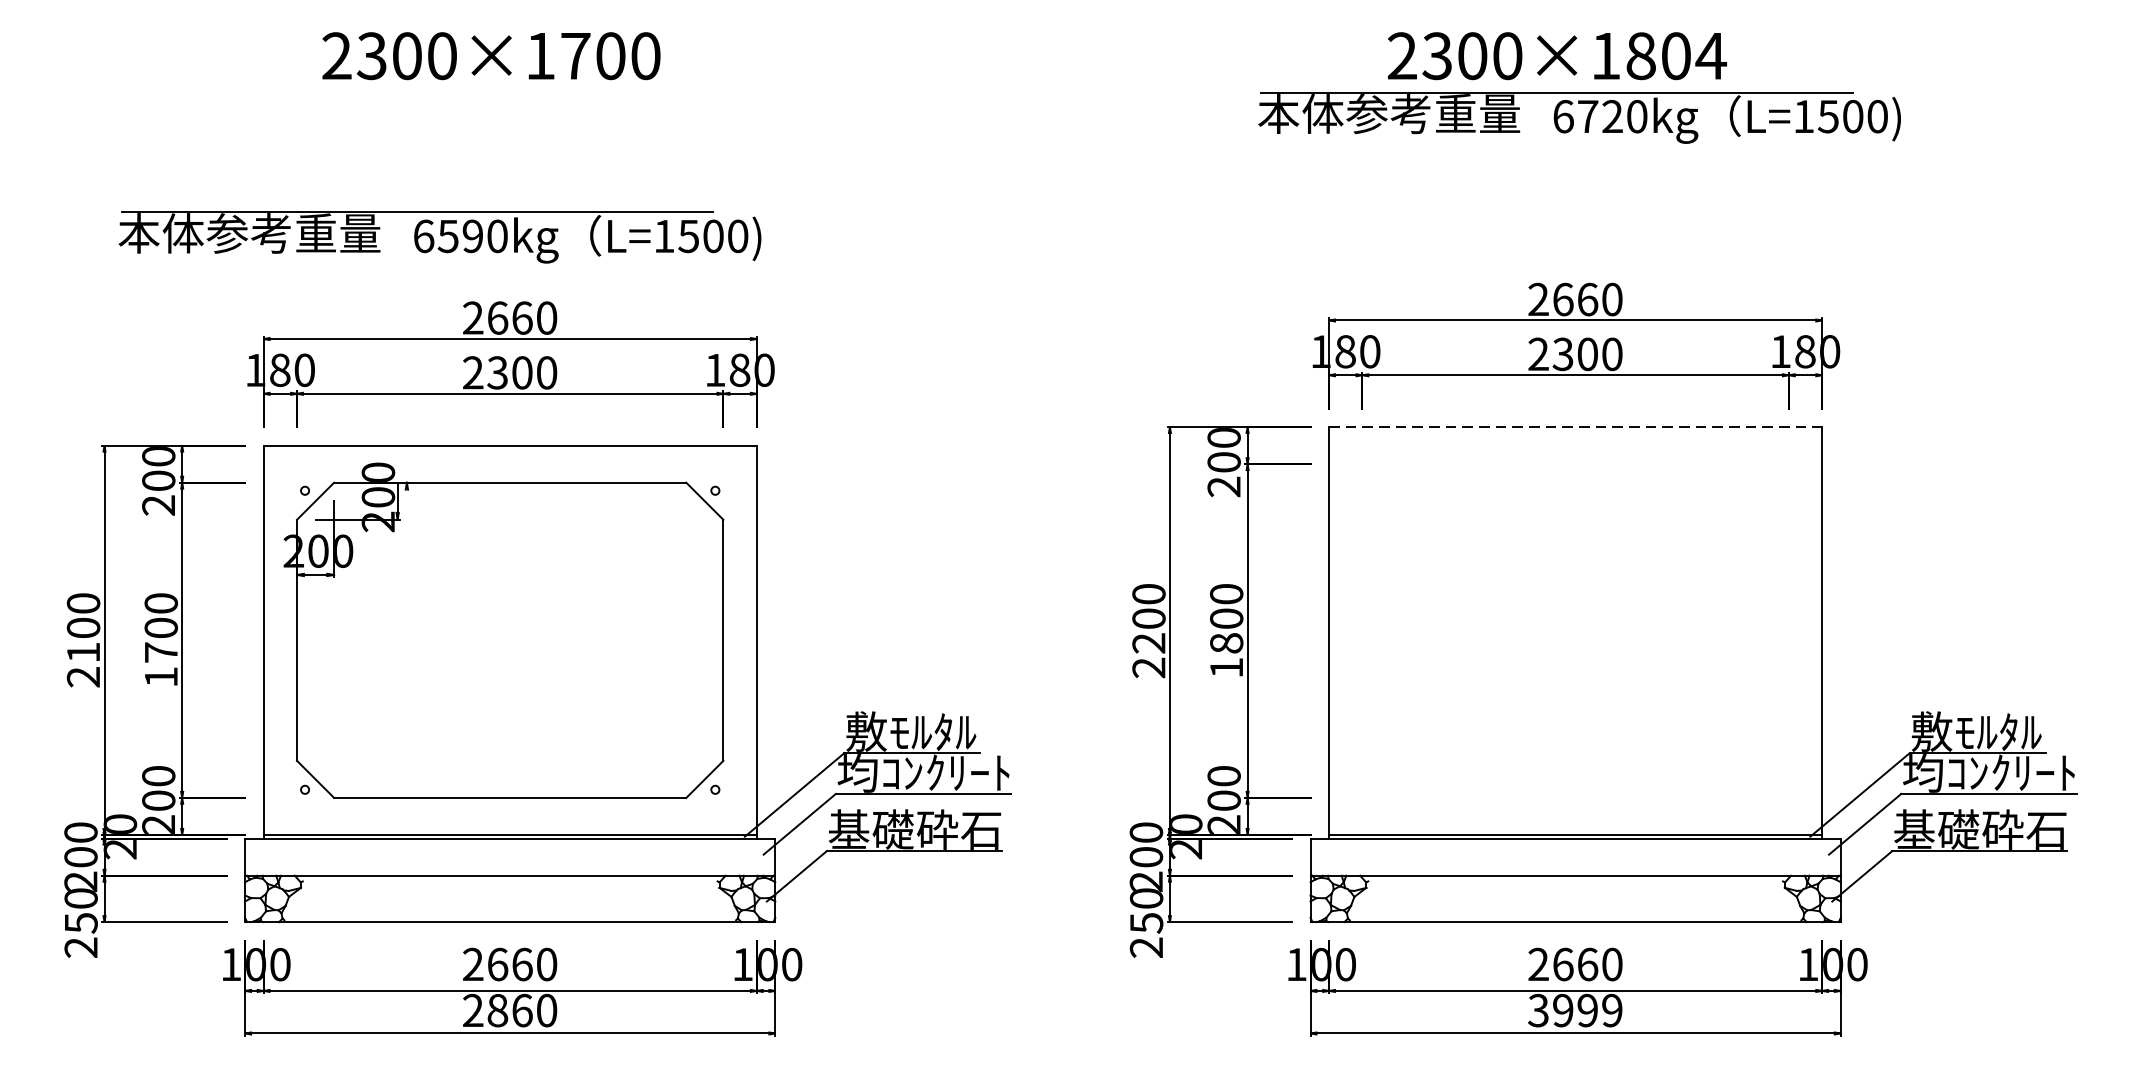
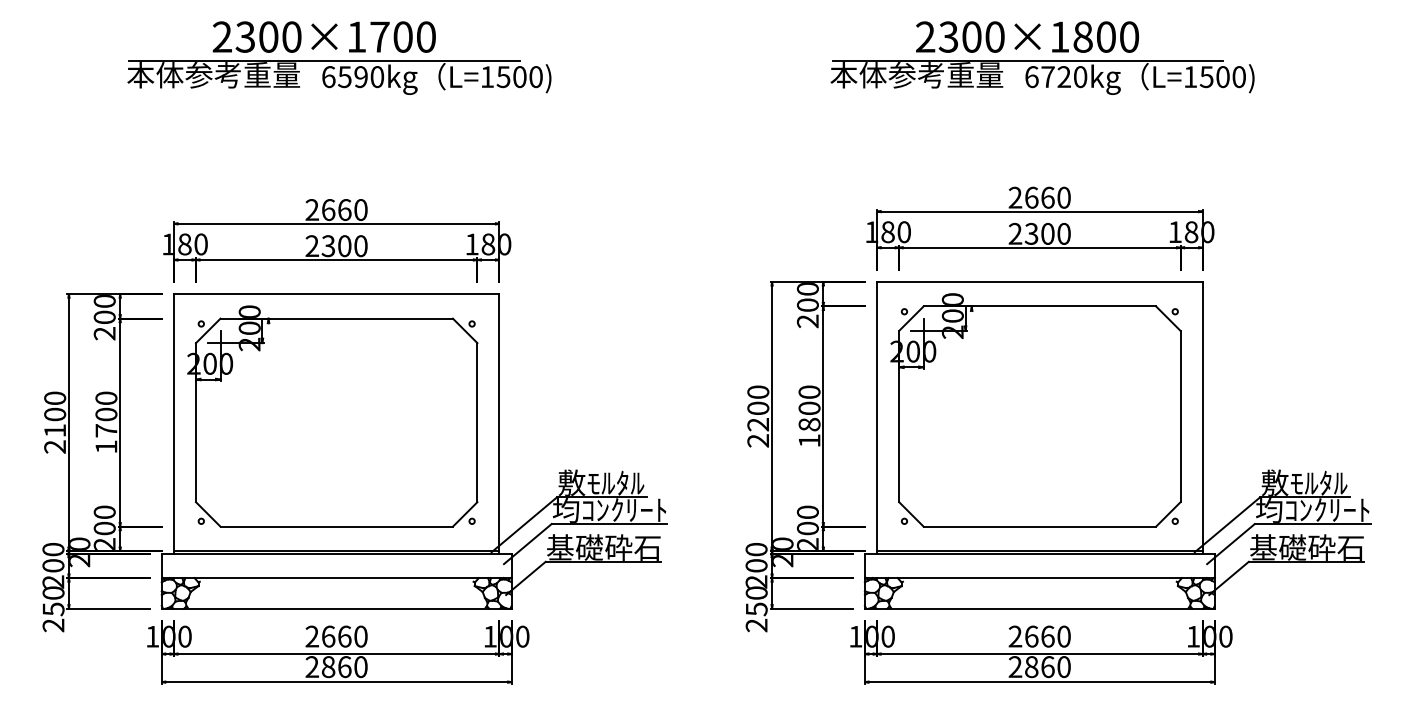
text: (1709, 55) -> (1128, 36), 2300×1804 -> 2300×1800
part: (440, 237) -> (339, 77), moved
line: (1575, 426) -> (1039, 281), dashed -> solid
part: (1569, 621) -> (1035, 410), added
text: (1575, 1011) -> (1039, 667), 3999 -> 2860

